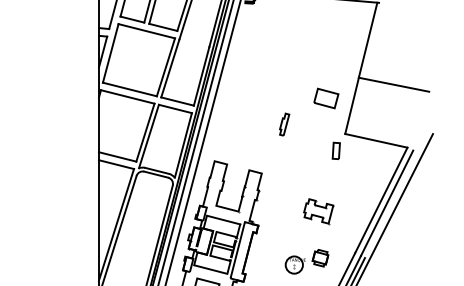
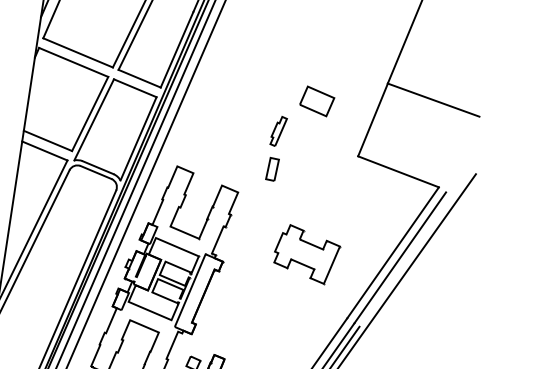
part: (326, 98) -> (317, 101), moved
part: (335, 150) -> (271, 168), moved
part: (318, 211) -> (306, 254), size x1.6
part: (306, 261) -> (280, 319), removed

